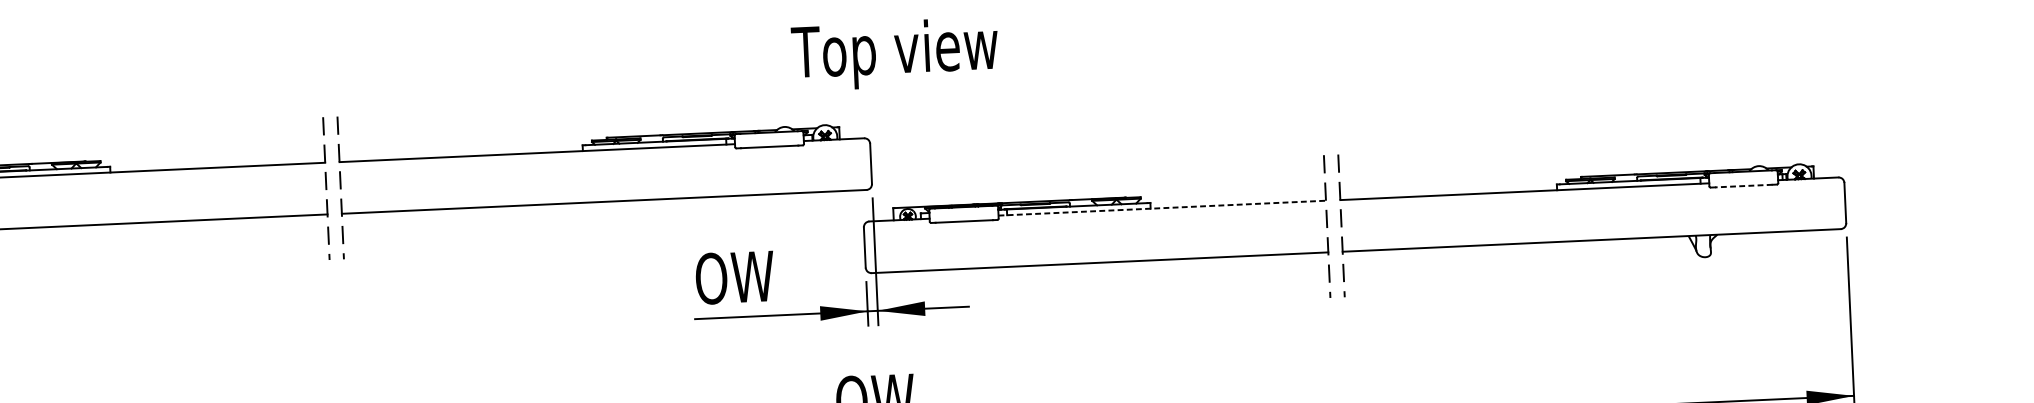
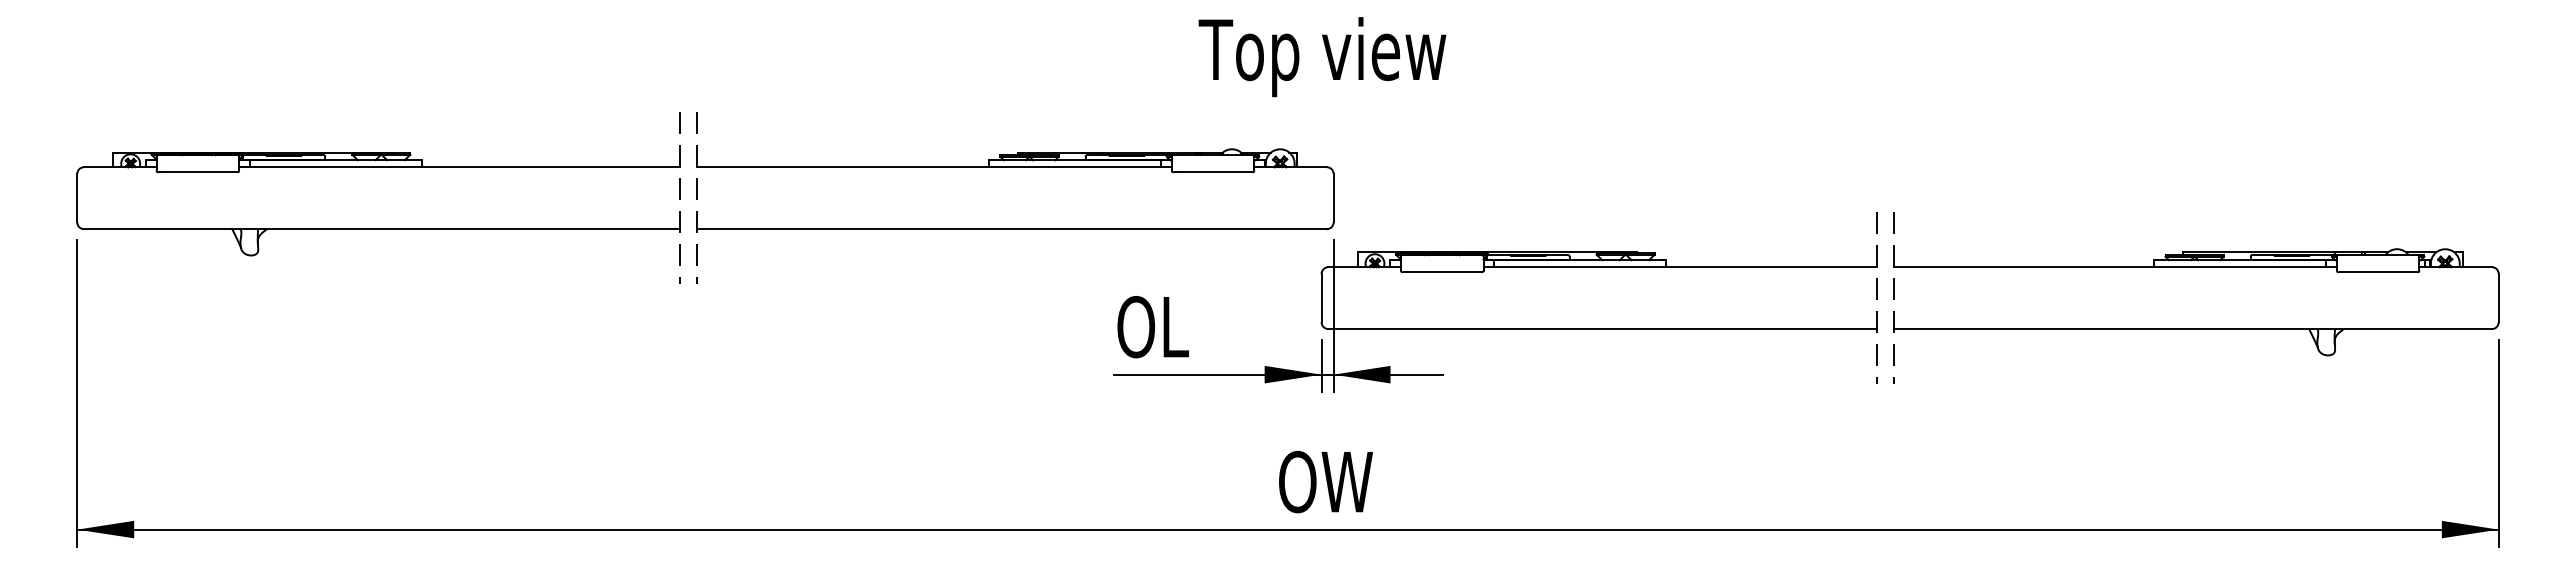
text: (895, 54) -> (1322, 57), moved
line: (1743, 186) -> (2377, 272), dashed -> solid
line: (1162, 208) -> (1680, 267), dashed -> solid
text: (752, 277) -> (1185, 327), OW -> OL

